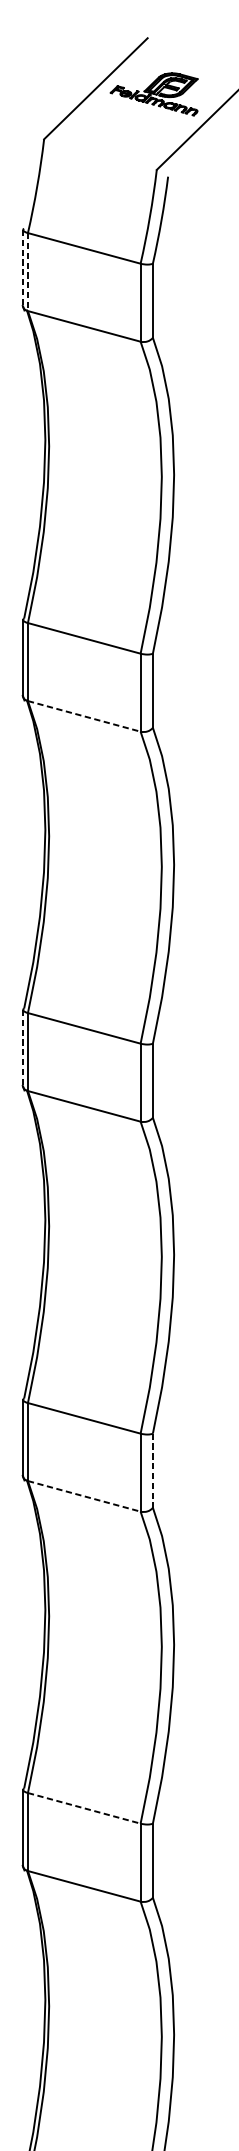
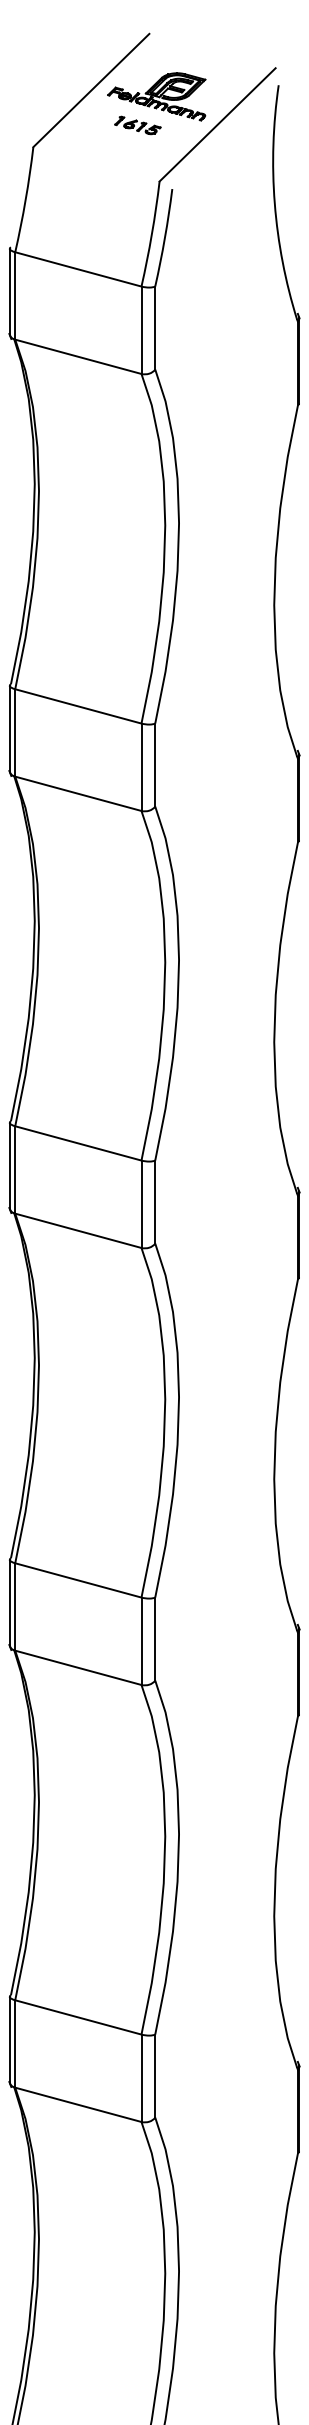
part: (137, 119) -> (137, 125), added
line: (22, 268) -> (9, 291), dashed -> solid
line: (28, 271) -> (15, 295), dashed -> solid
line: (84, 716) -> (78, 793), dashed -> solid
line: (22, 1048) -> (9, 1165), dashed -> solid
line: (153, 1471) -> (155, 1639), dashed -> solid
line: (84, 1496) -> (78, 1667), dashed -> solid
line: (84, 1808) -> (78, 2017), dashed -> solid

